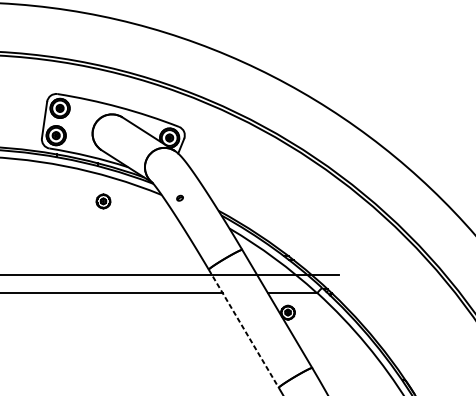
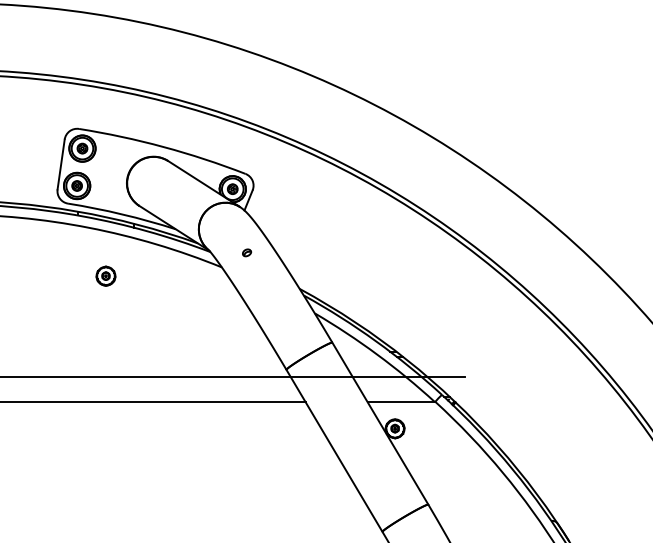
part: (180, 198) -> (247, 252), moved
part: (103, 200) -> (105, 275), moved
line: (243, 329) -> (334, 451), dashed -> solid

